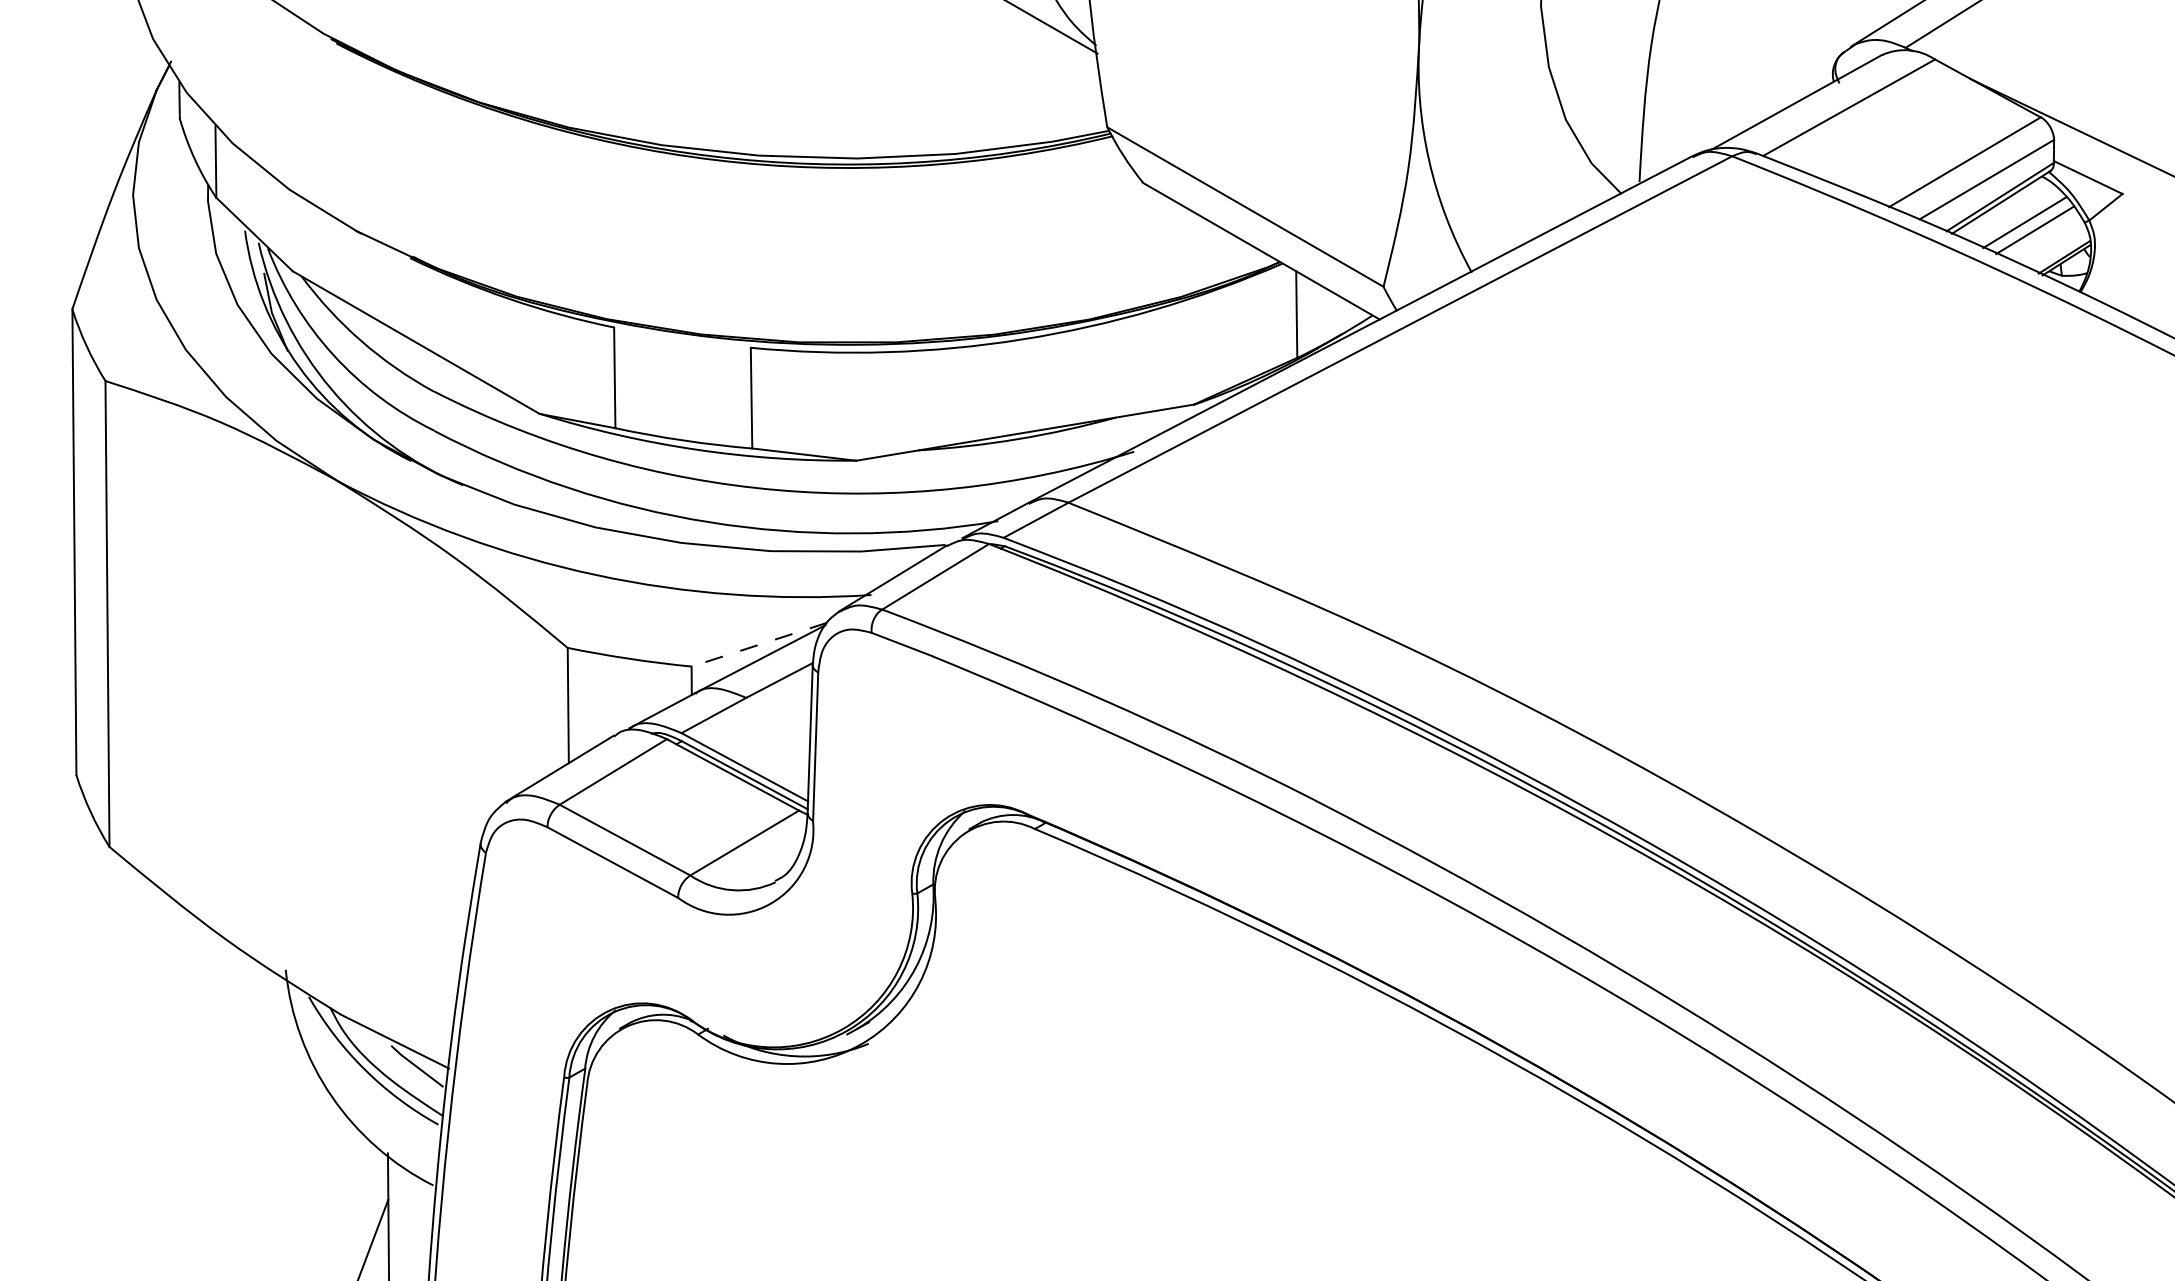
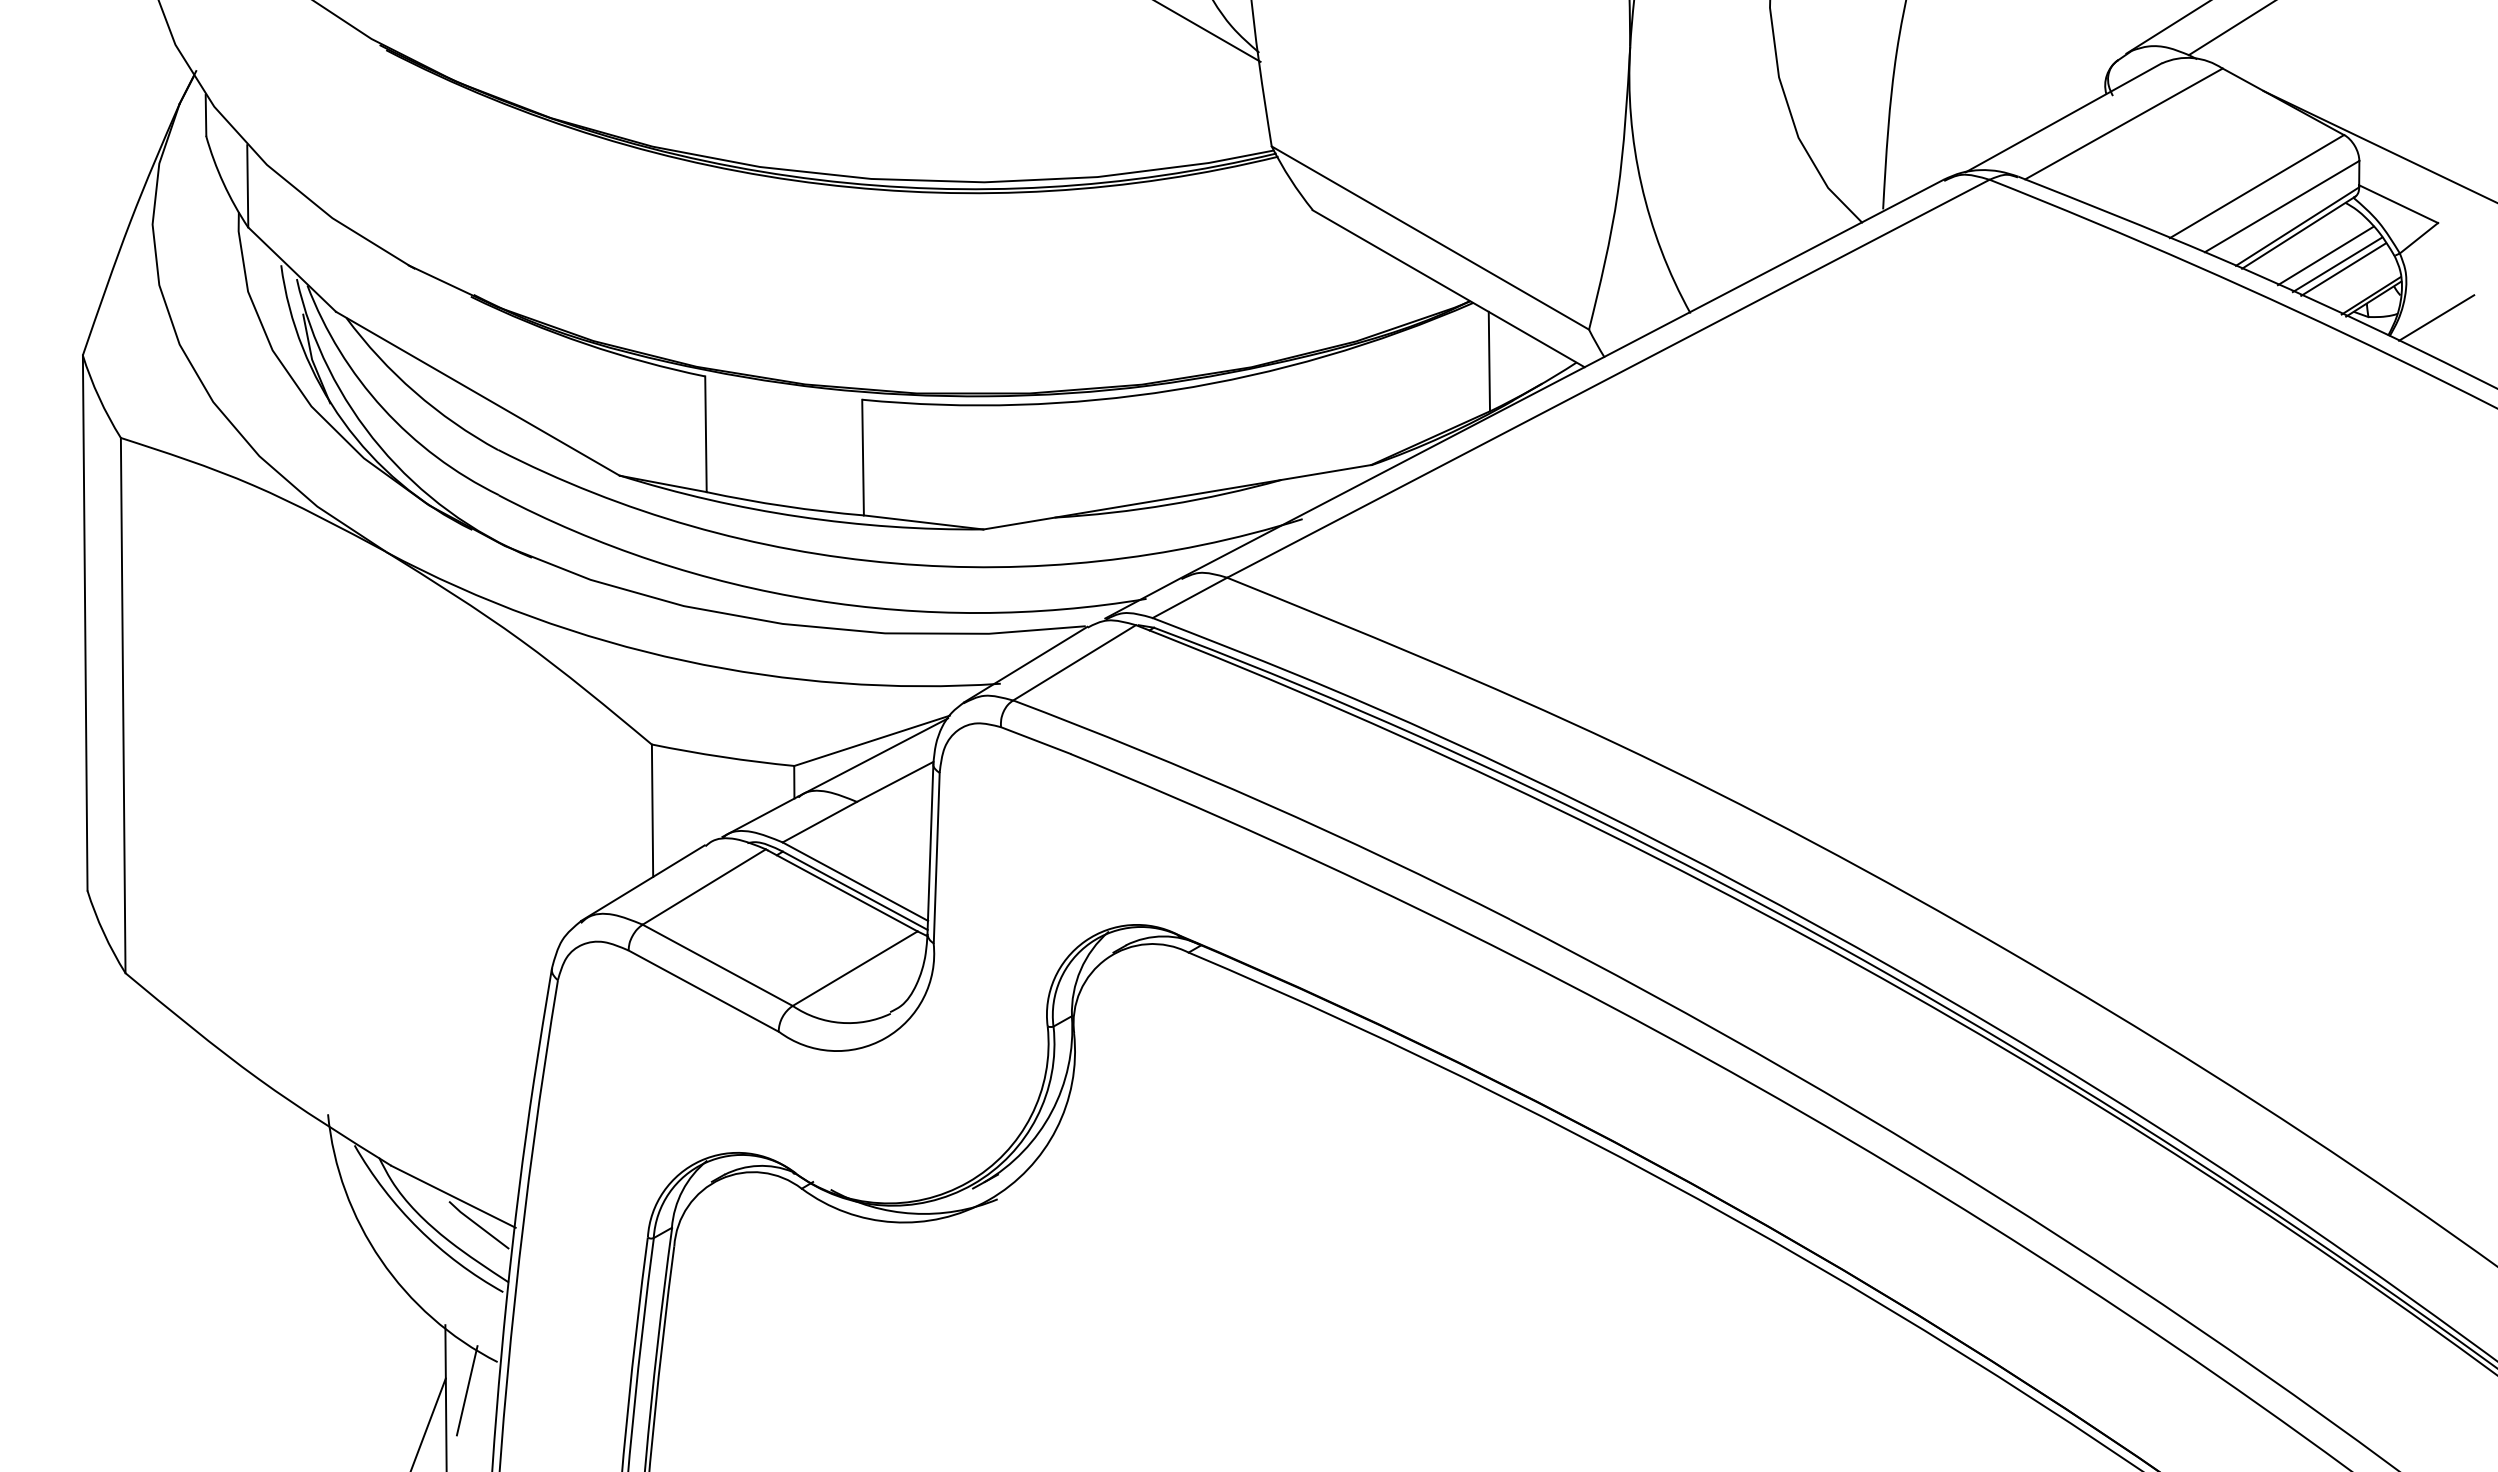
line: (2040, 234) -> (2343, 269), added
line: (2121, 276) -> (2436, 317), added
line: (759, 644) -> (872, 740), dashed -> solid
line: (406, 1210) -> (466, 1390), added

